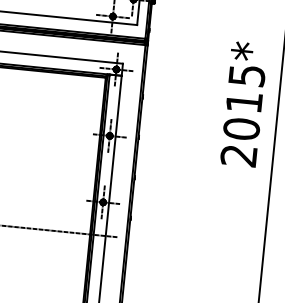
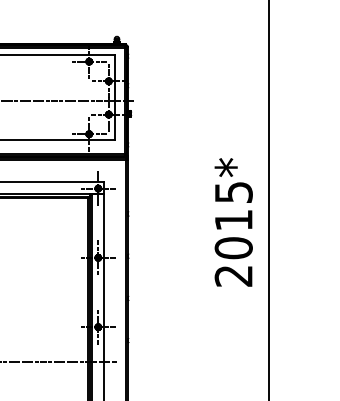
text: (243, 104) -> (233, 222), moved

